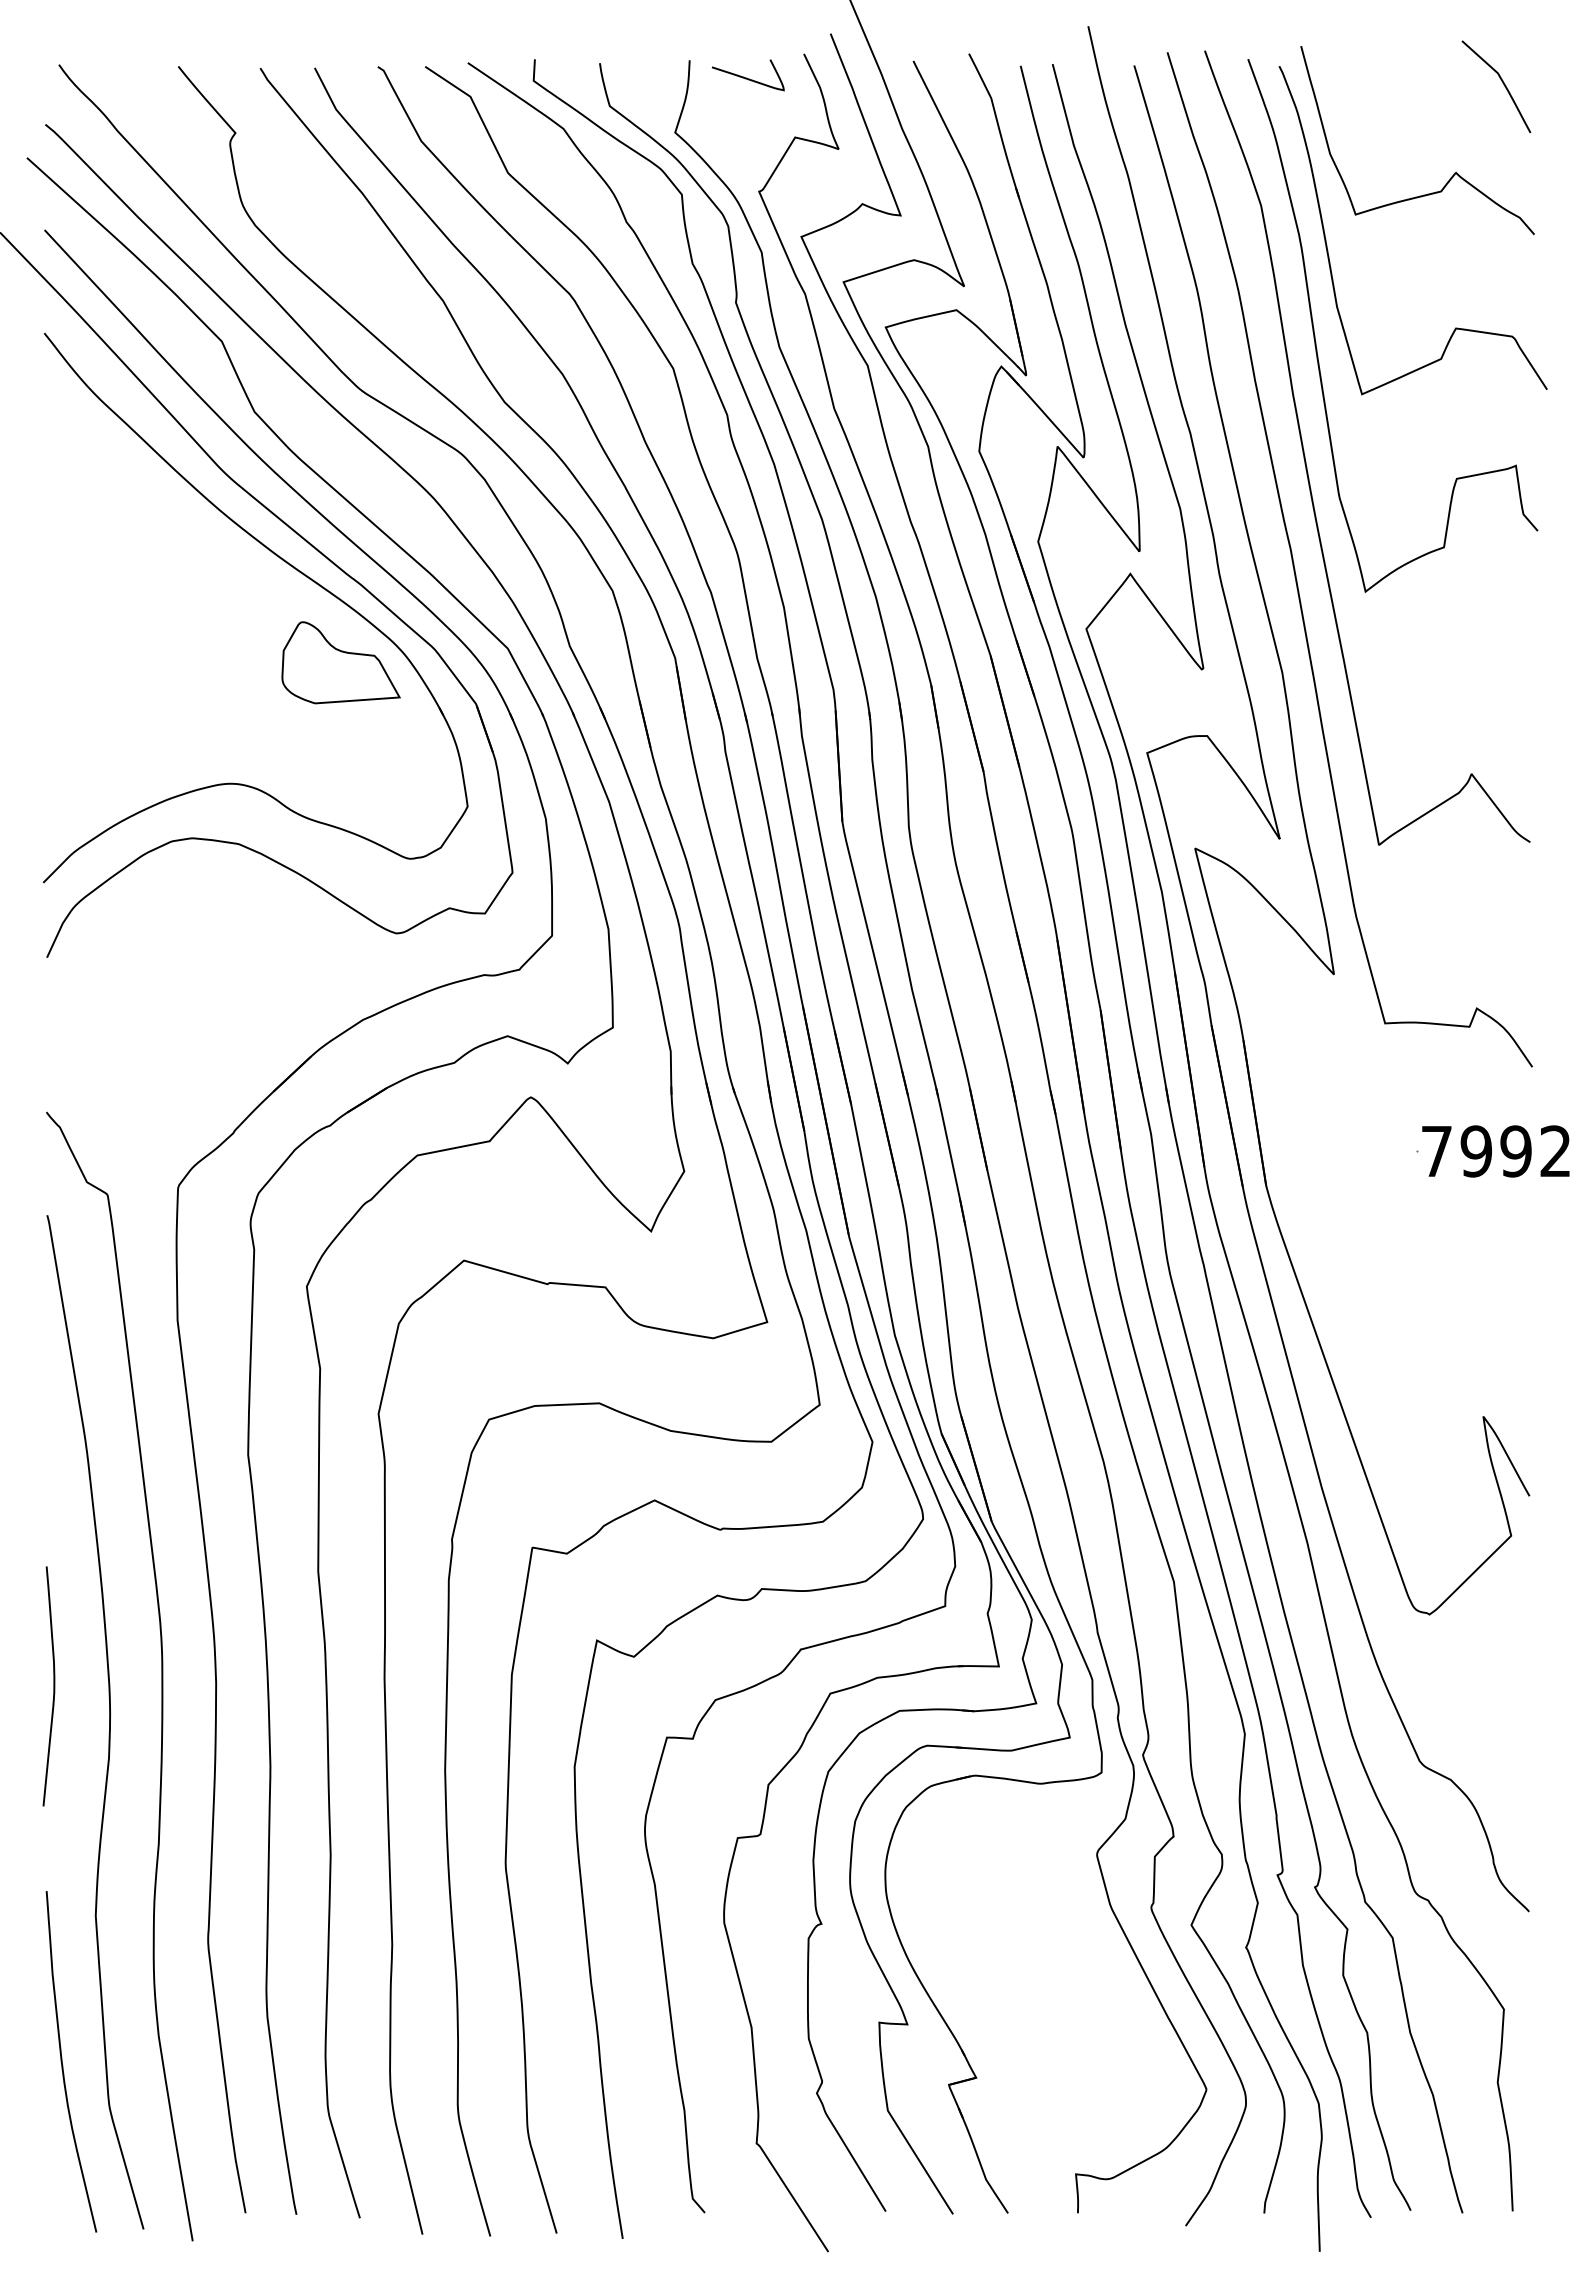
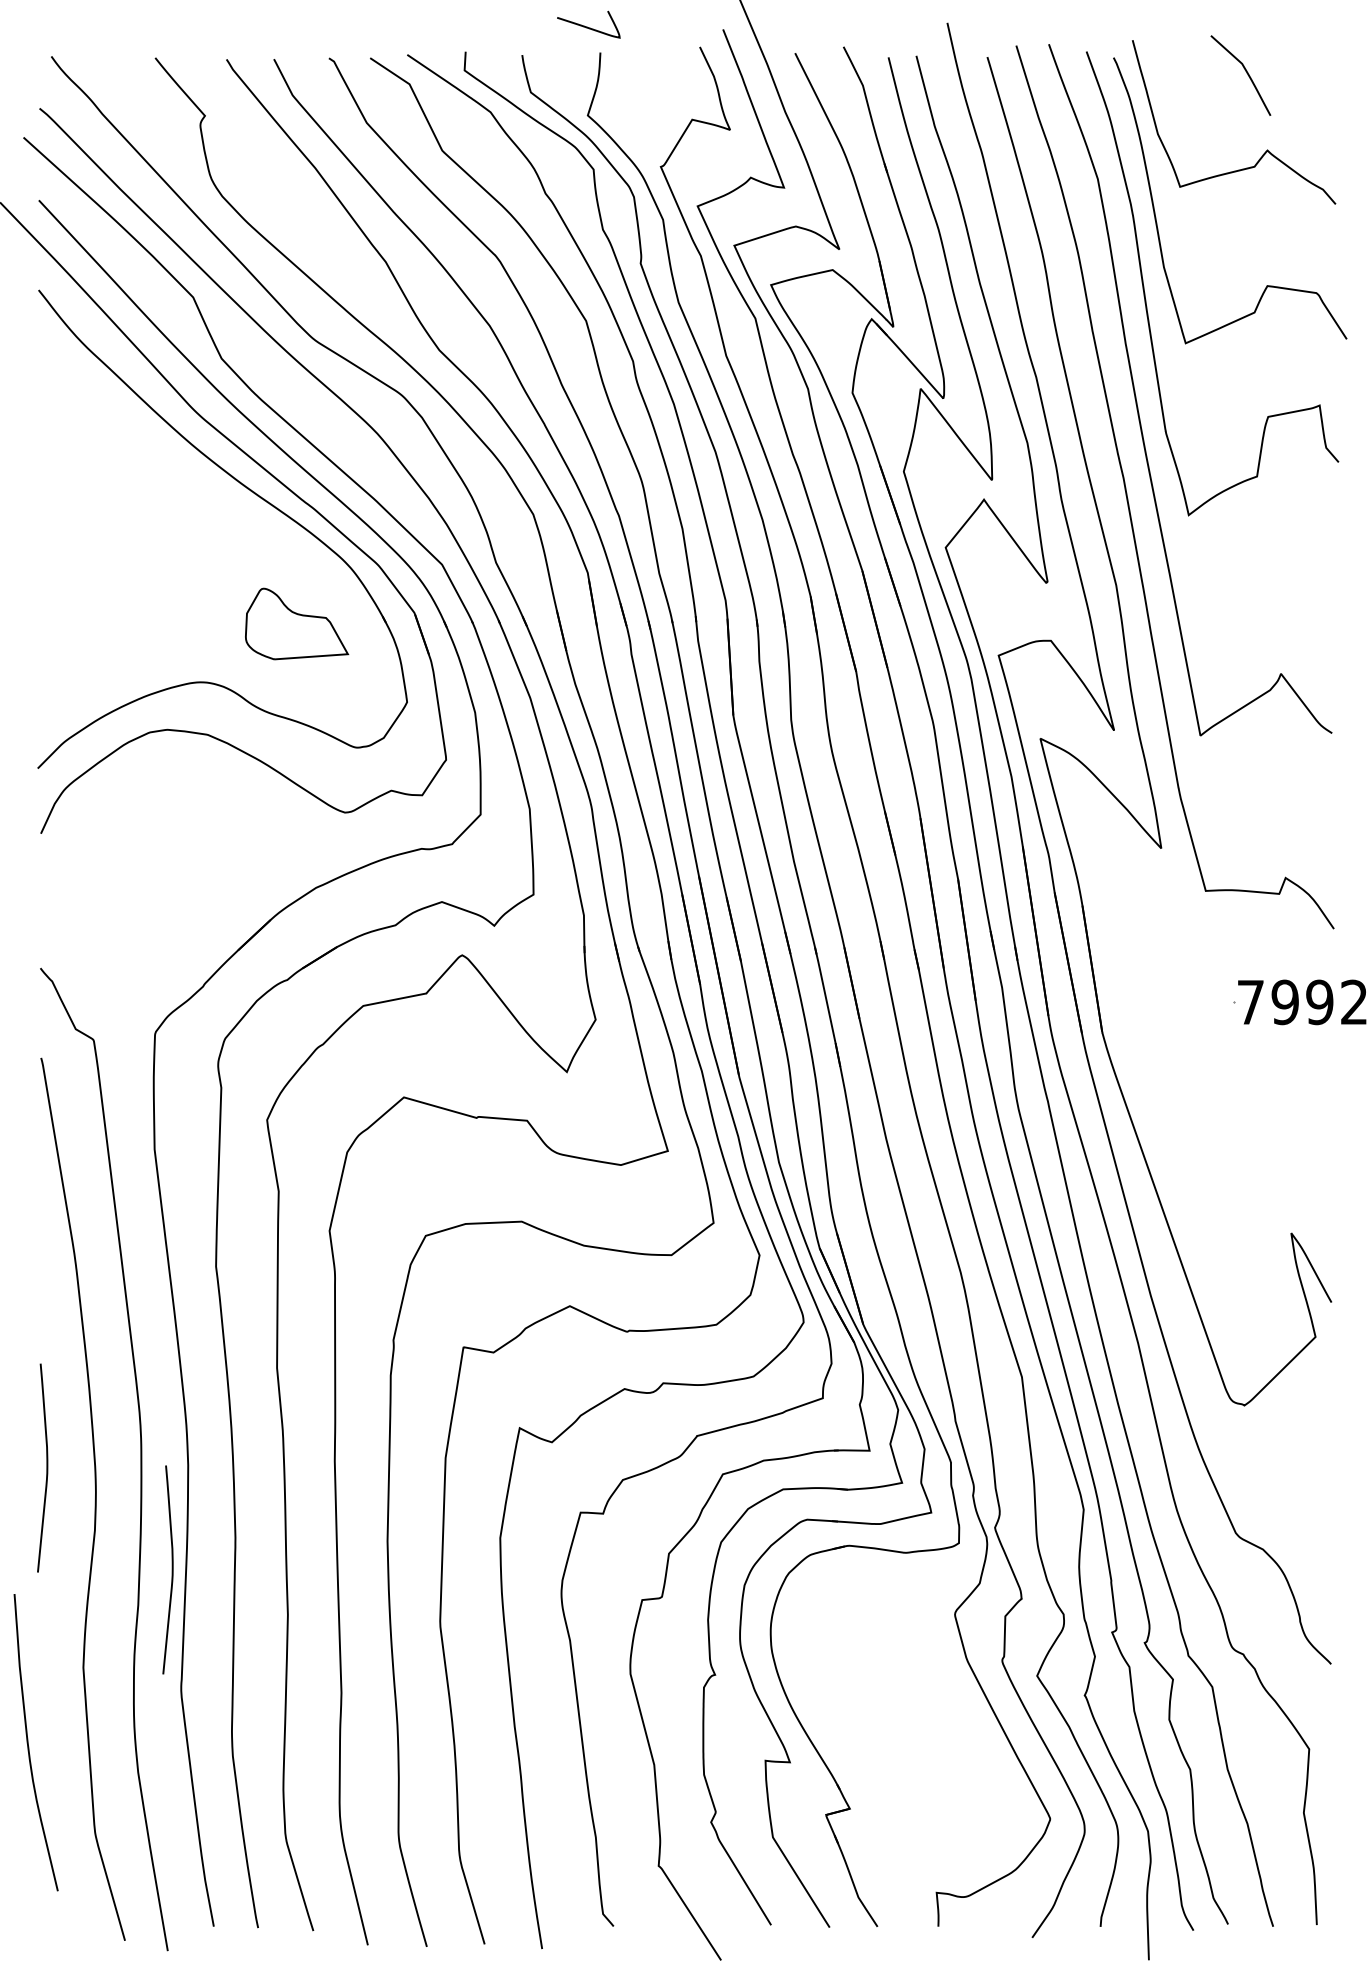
curve: (746, 77) -> (587, 26), moved
curve: (1502, 83) -> (1246, 72), moved
part: (340, 662) -> (296, 623), moved
curve: (197, 1803) -> (171, 1570), added
curve: (63, 2065) -> (29, 1745), moved

